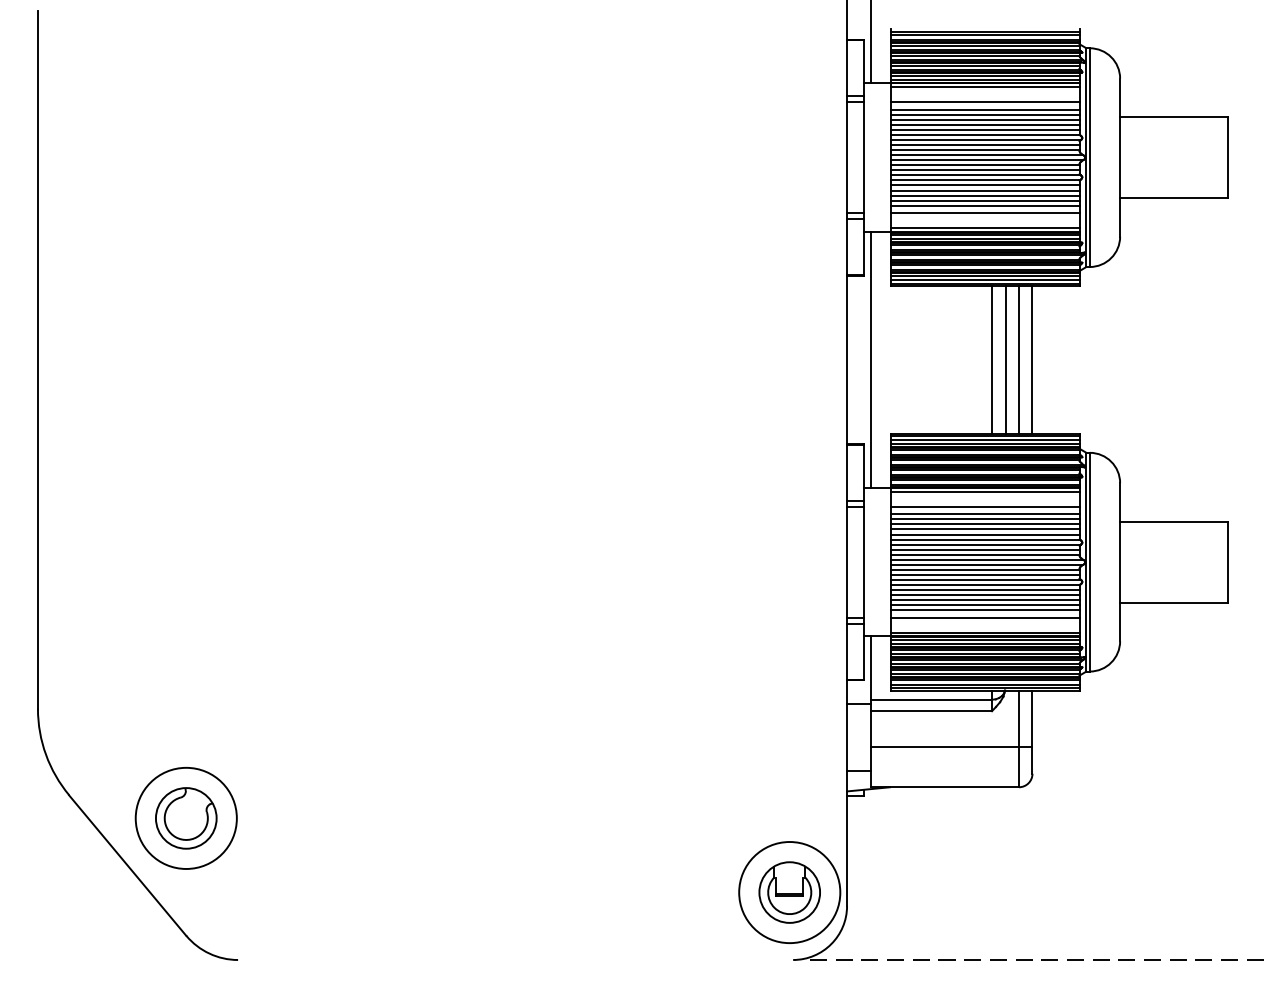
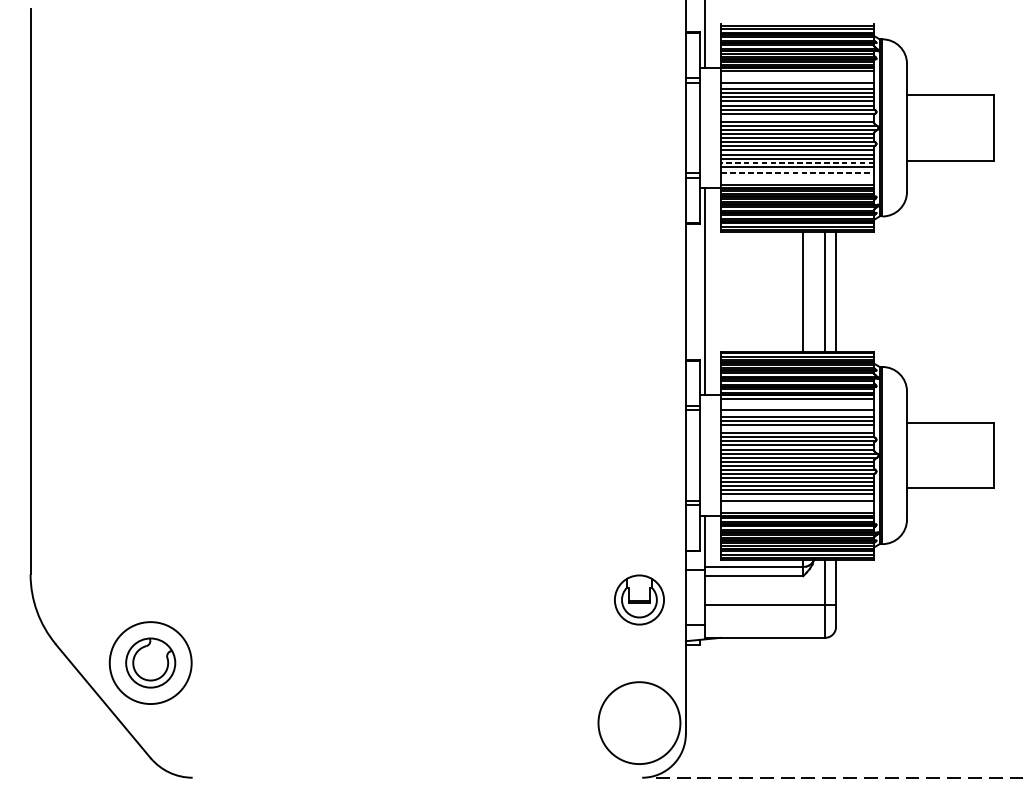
line: (984, 144) -> (797, 117), removed
line: (984, 200) -> (797, 162), solid -> dashed
line: (985, 213) -> (797, 173), solid -> dashed
line: (1005, 359) -> (814, 291), removed
line: (984, 529) -> (797, 429), removed
part: (789, 892) -> (639, 599), moved

